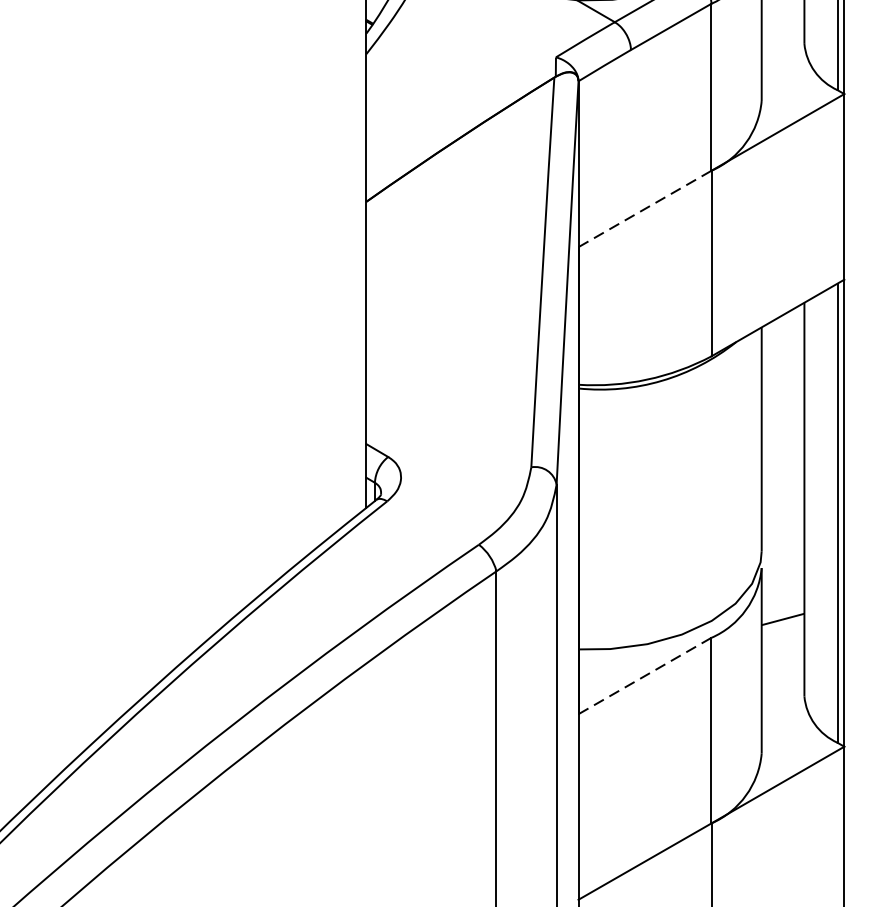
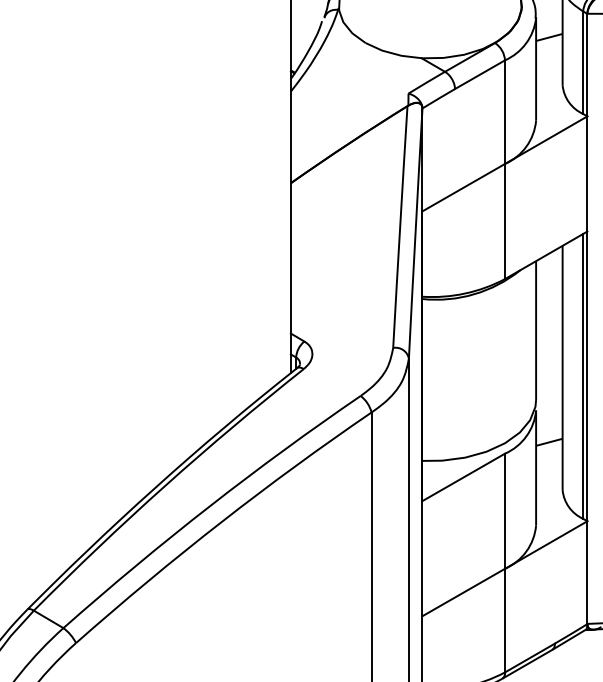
line: (644, 208) -> (463, 187), dashed -> solid
line: (644, 676) -> (463, 477), dashed -> solid

